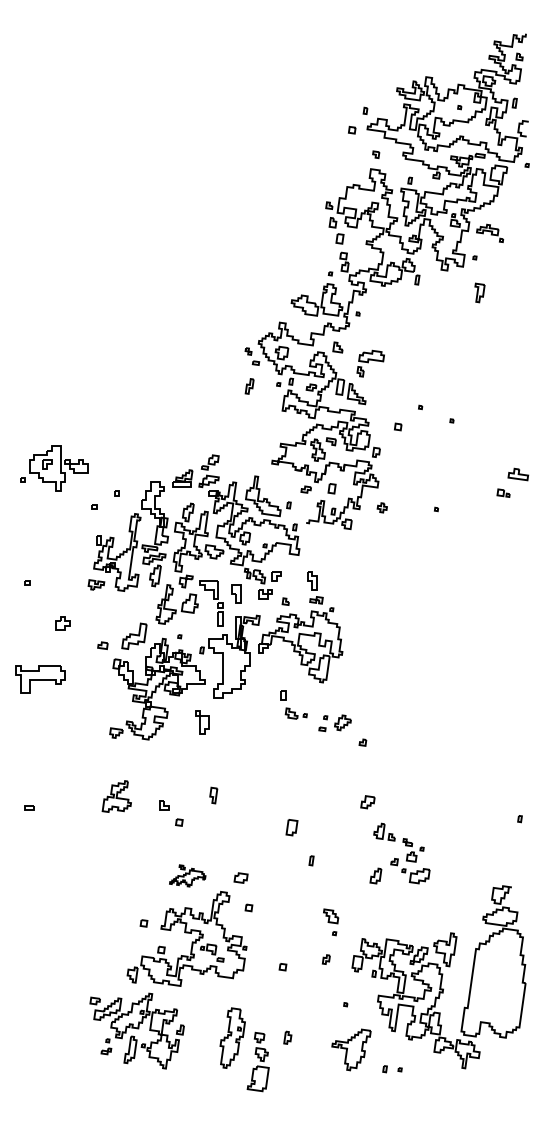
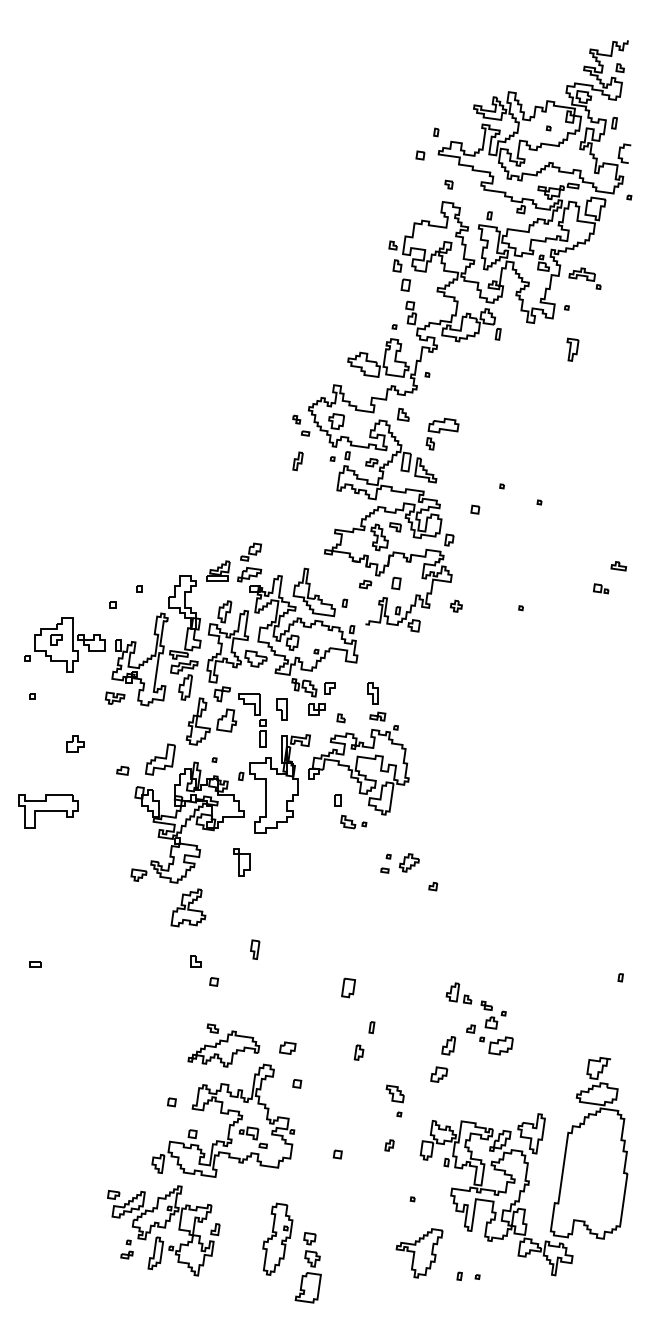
part: (54, 468) -> (65, 645), moved
part: (518, 473) -> (618, 565), size x0.62
part: (293, 704) -> (350, 811), moved
part: (116, 796) -> (188, 907), moved
part: (367, 802) -> (438, 1074), moved
part: (187, 875) -> (223, 1045), size x1.67
part: (287, 1037) -> (358, 1052), moved

